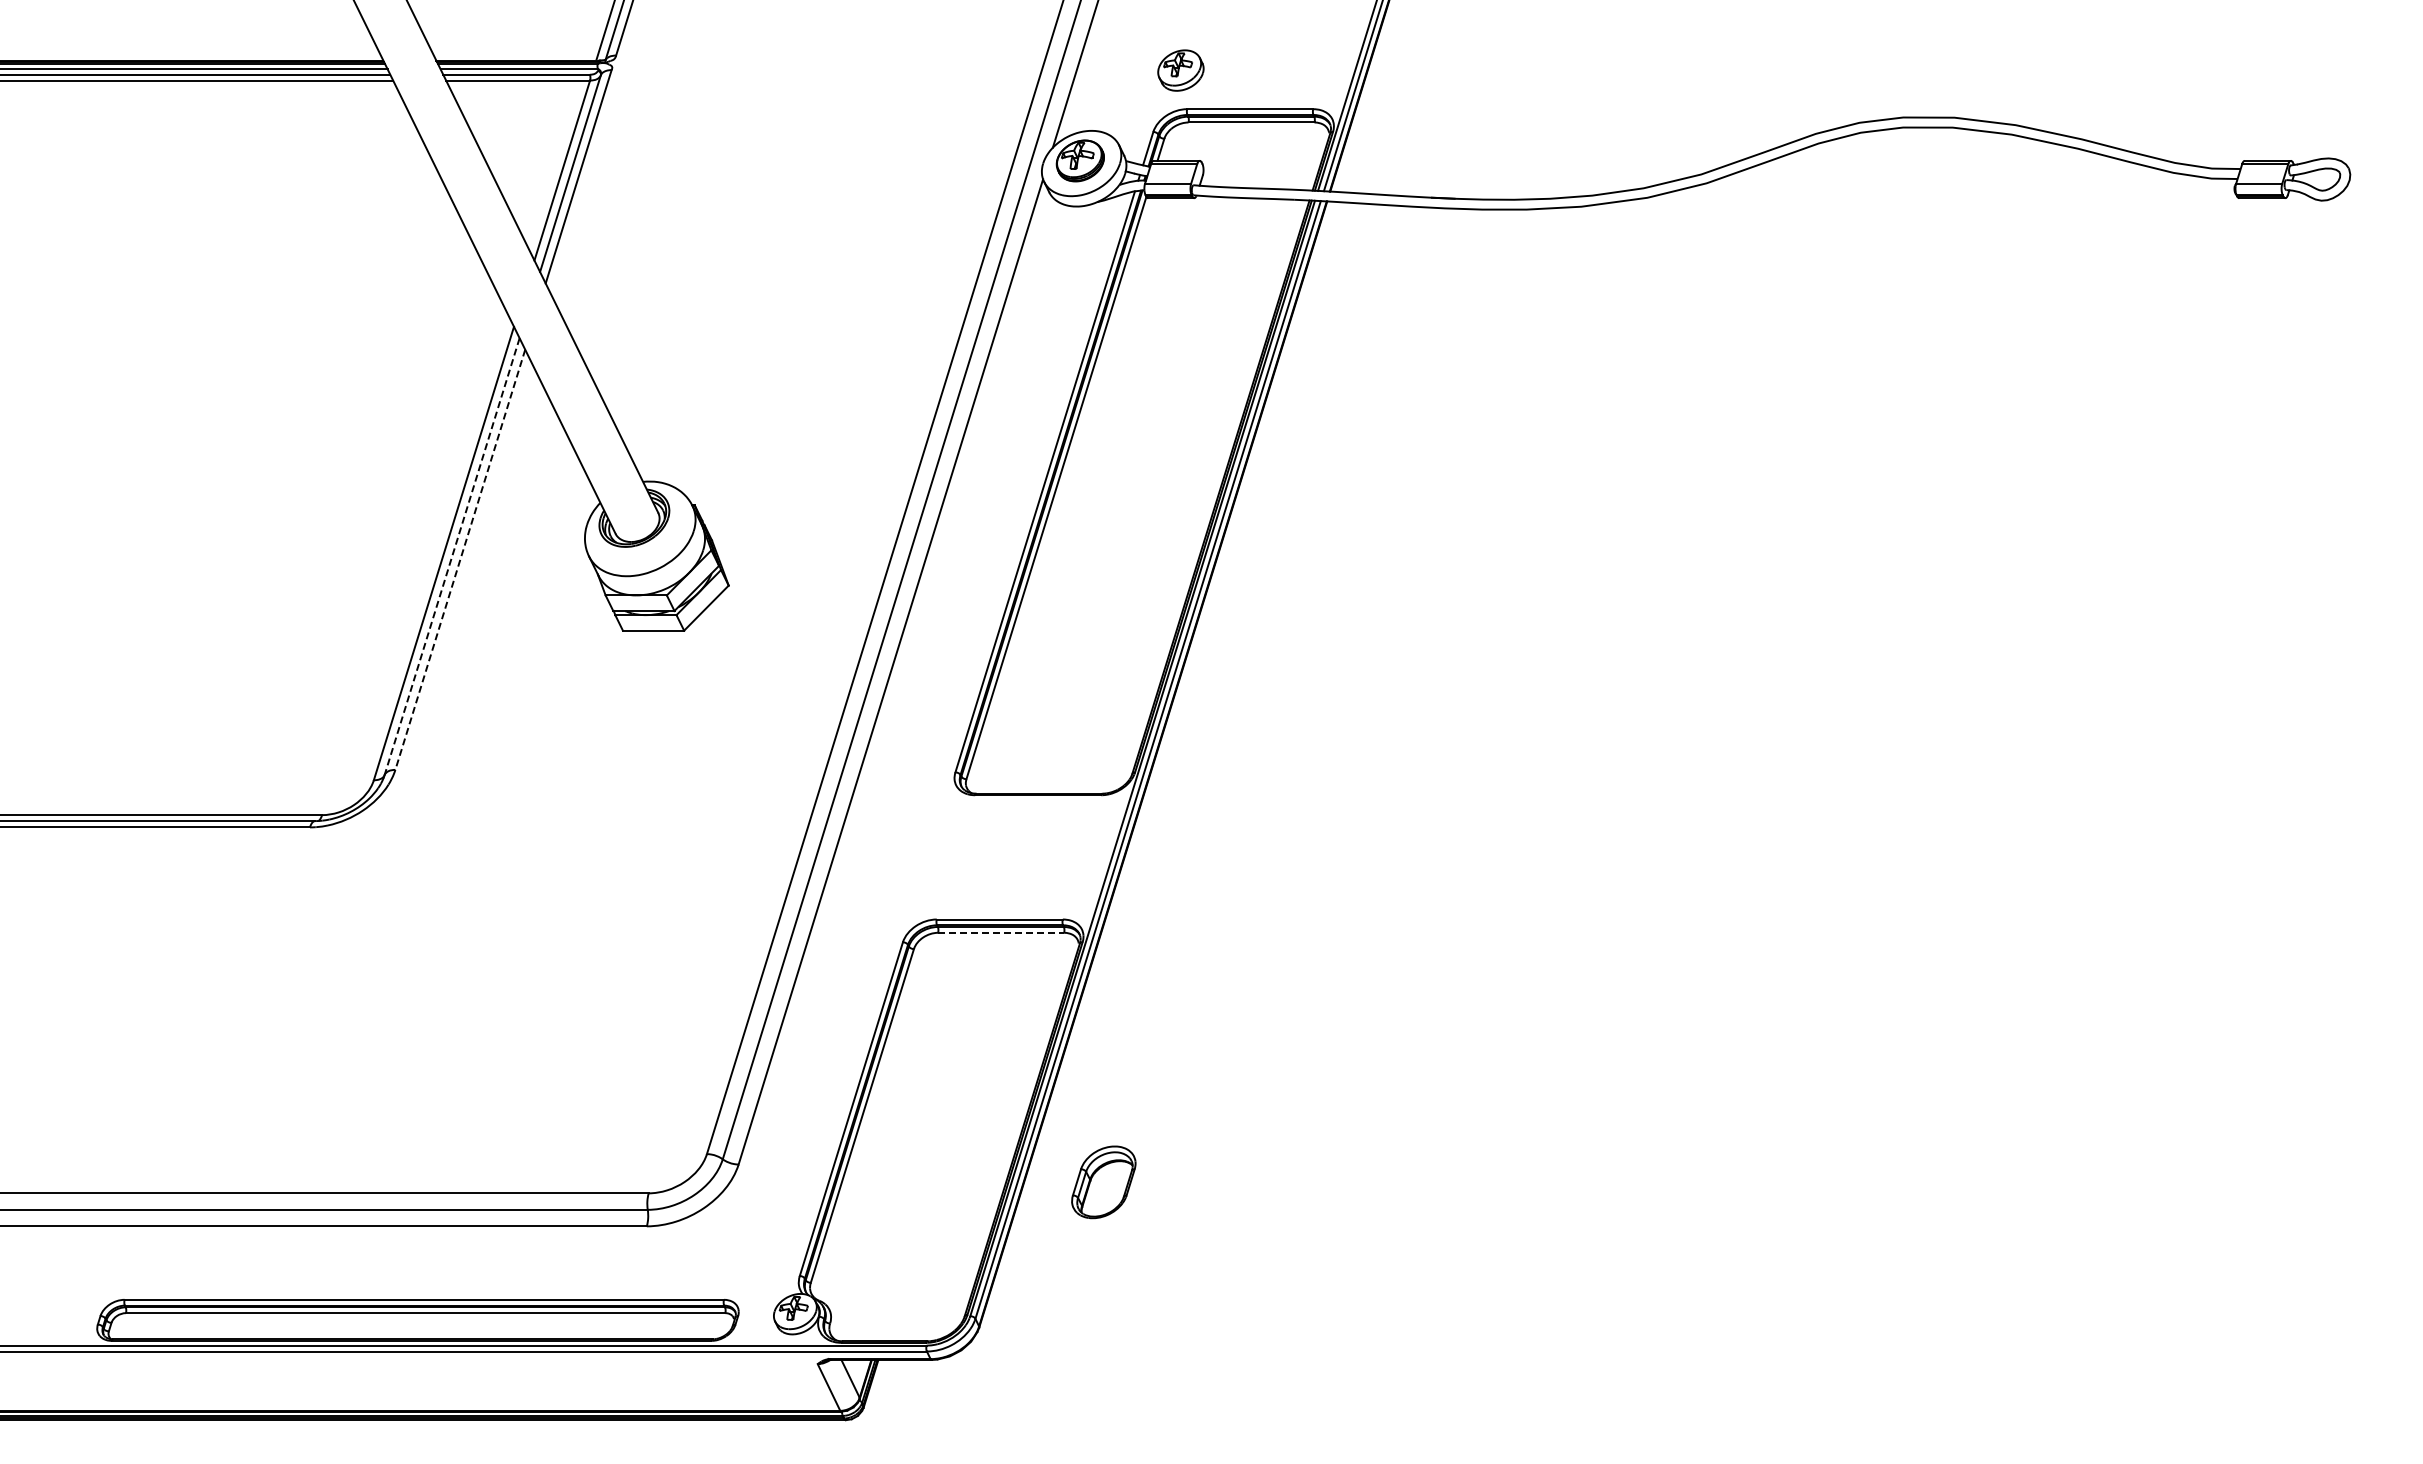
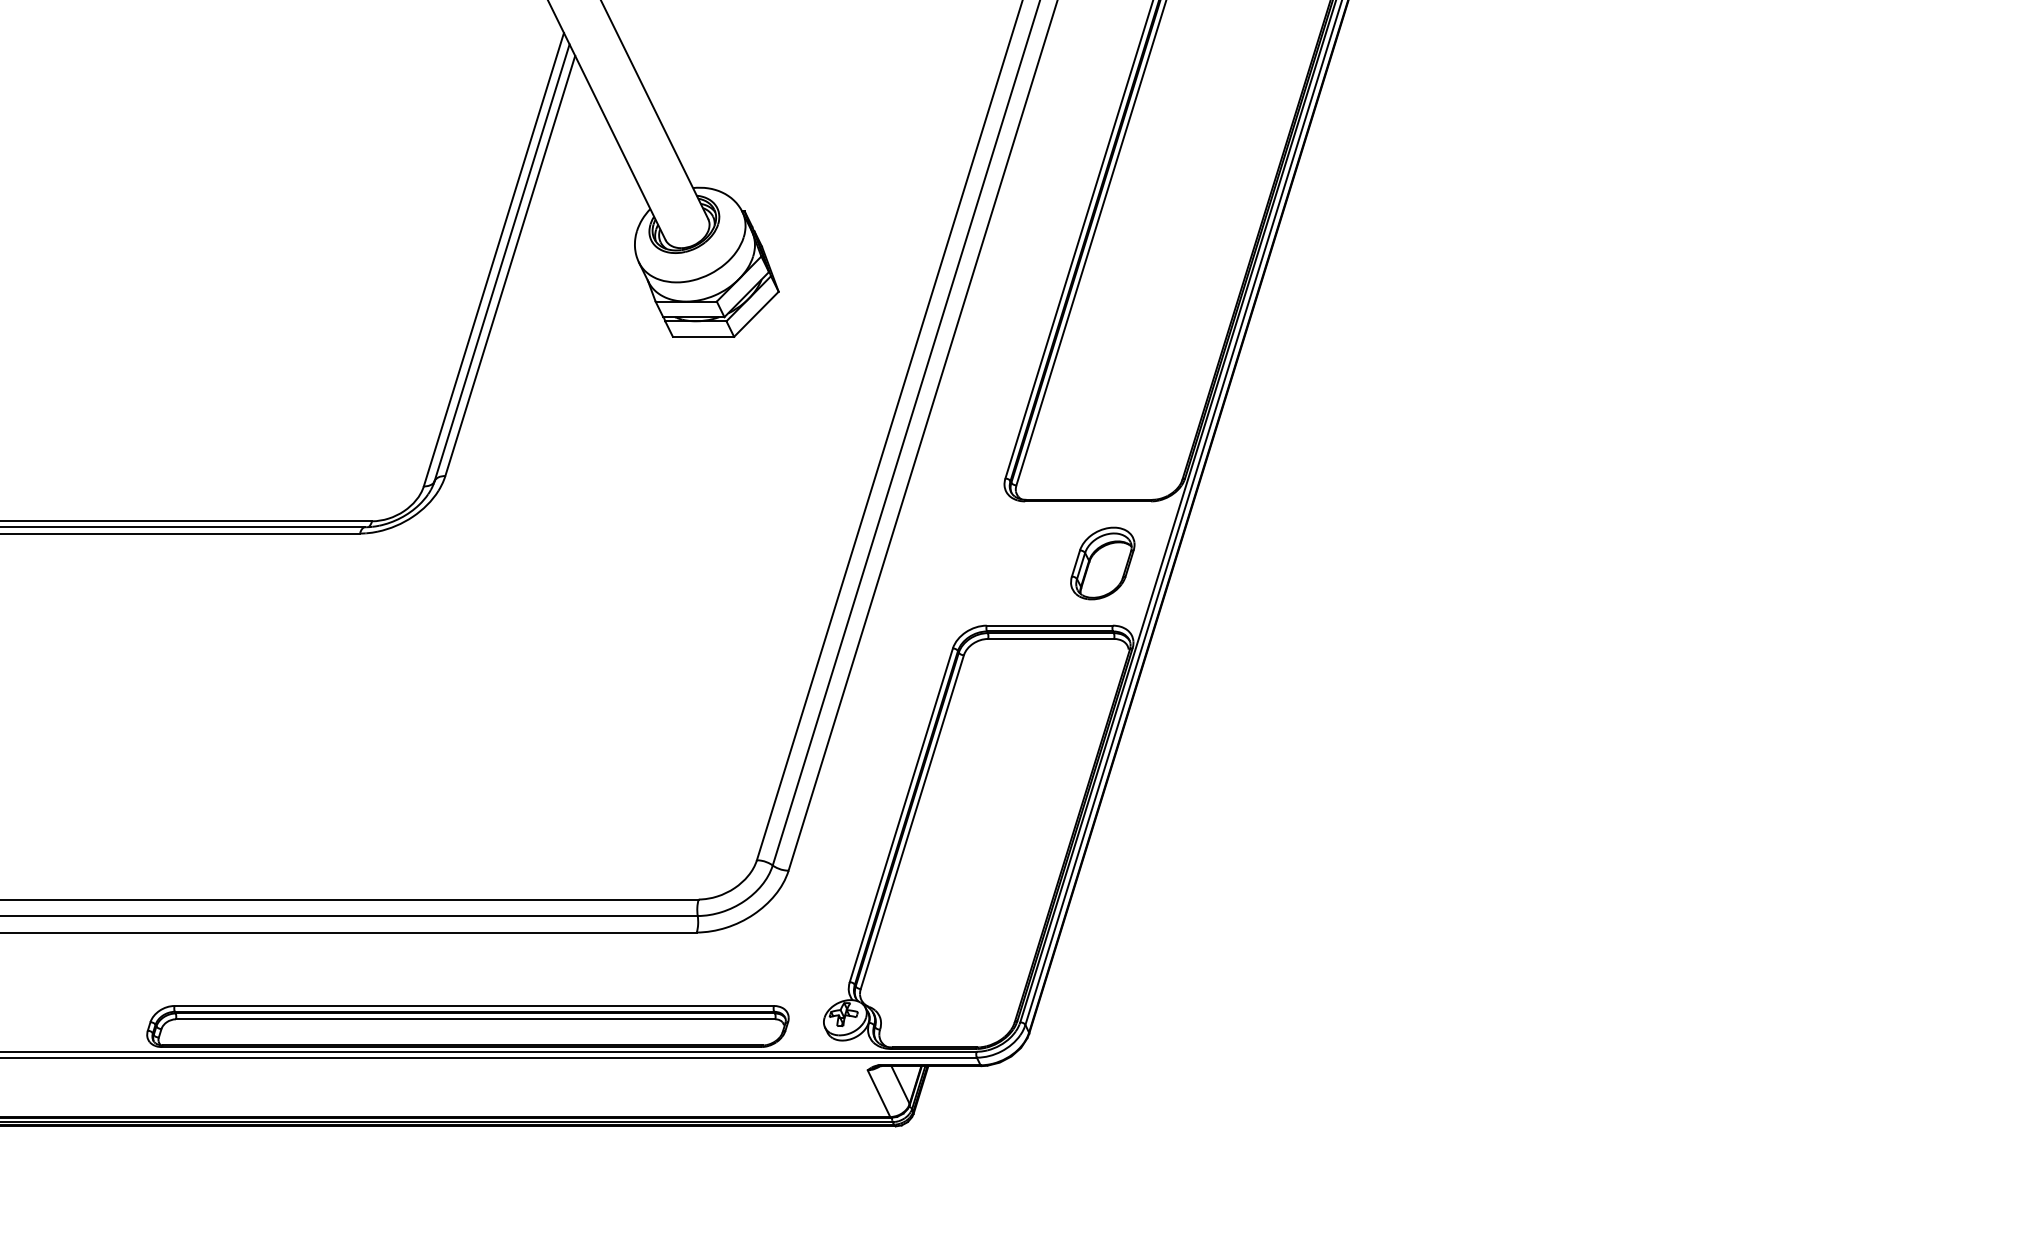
line: (452, 556) -> (502, 262), dashed -> solid
line: (460, 559) -> (510, 265), dashed -> solid
line: (1001, 932) -> (1051, 638), dashed -> solid
part: (1103, 1182) -> (1102, 563), moved

